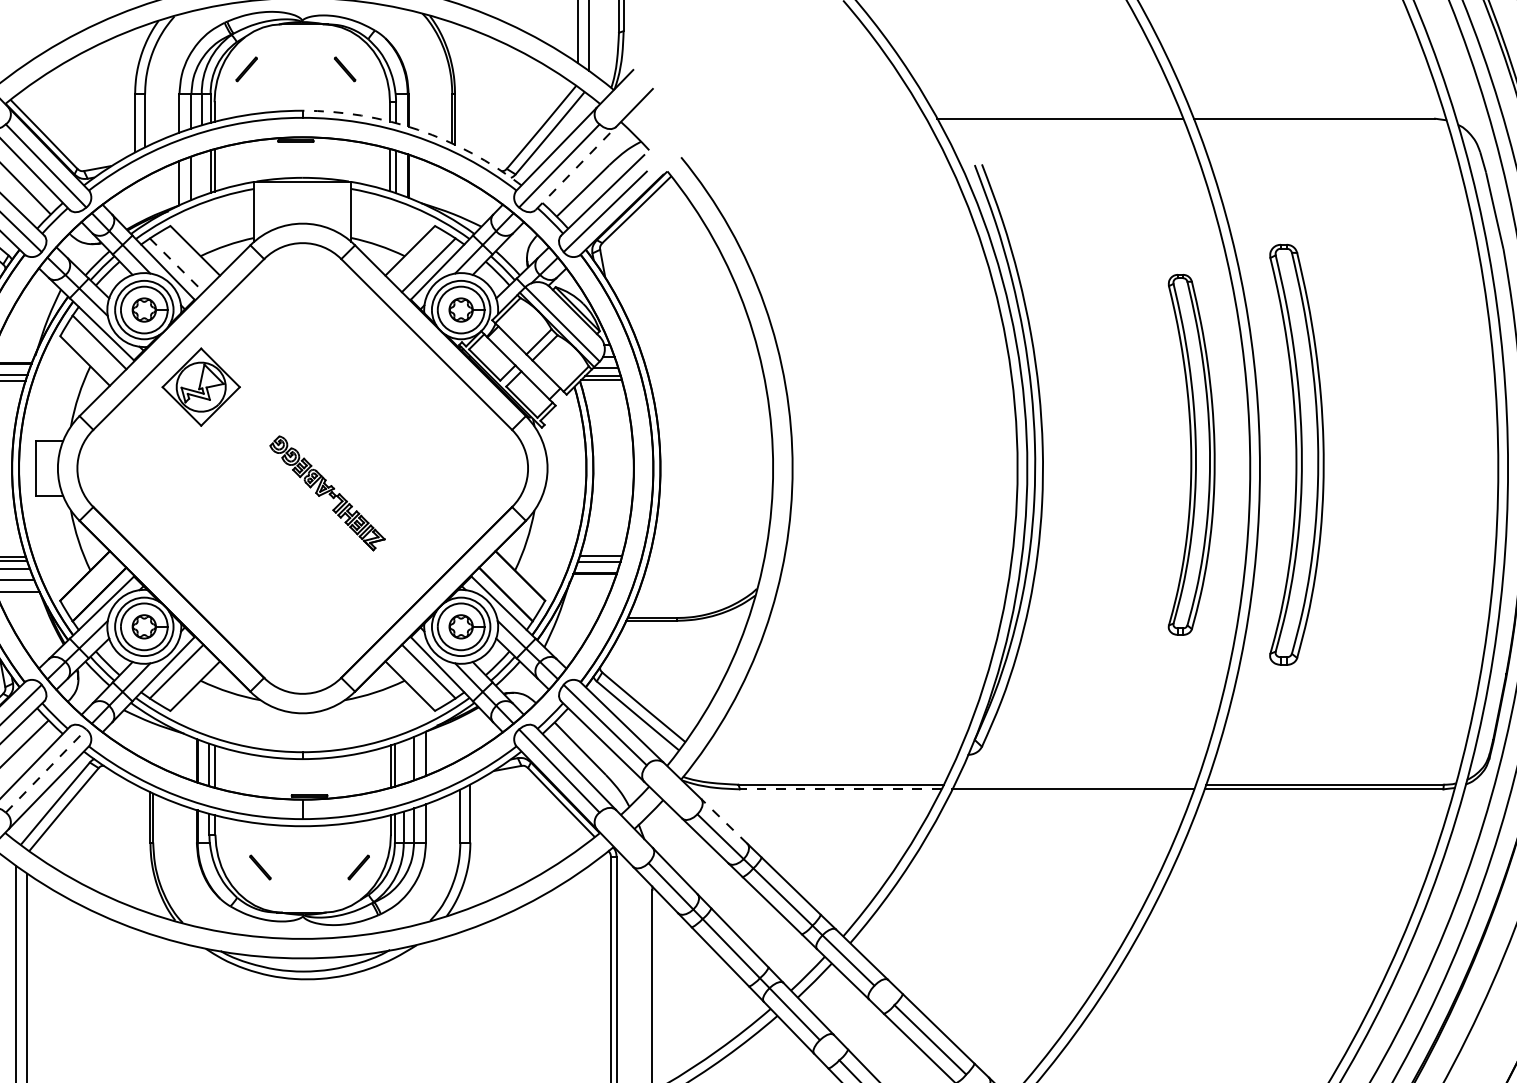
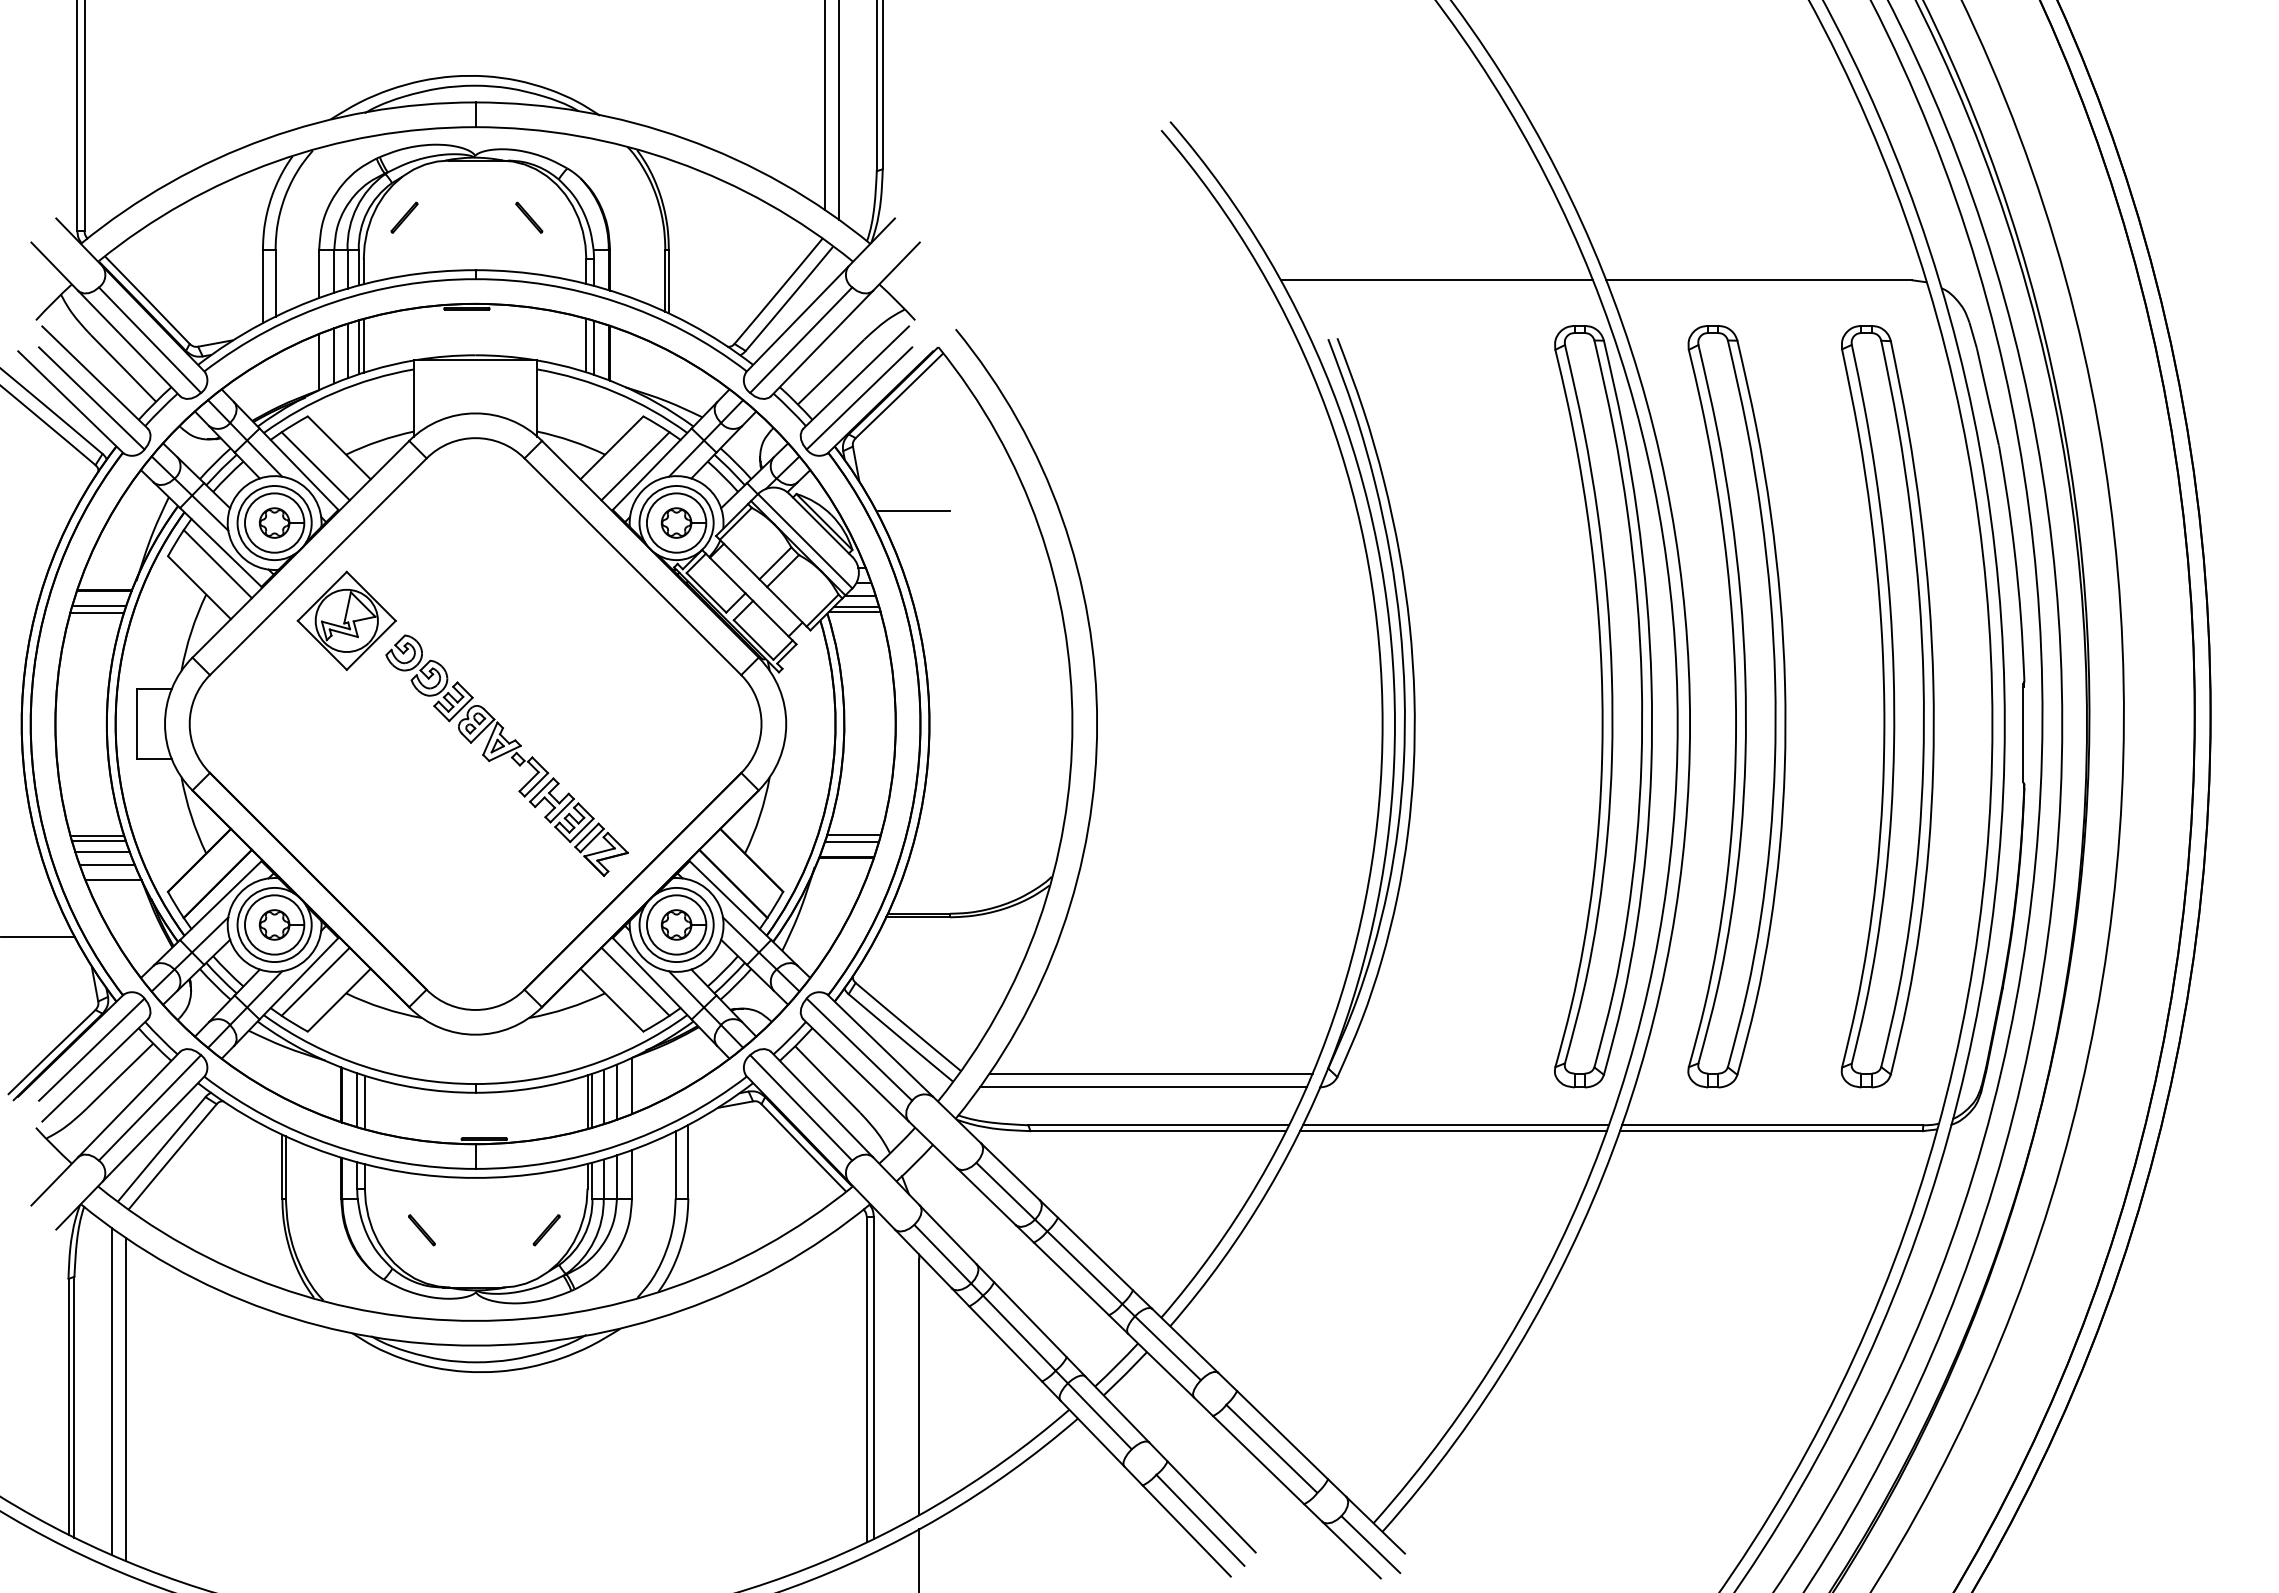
arc: (418, 129) -> (622, 294), dashed -> solid
line: (576, 168) -> (822, 343), dashed -> solid
line: (201, 174) -> (347, 350), added
line: (177, 265) -> (316, 466), dashed -> solid
line: (647, 300) -> (913, 511), added
part: (1191, 454) -> (1603, 706), size x1.67
part: (1296, 454) -> (1736, 706), size x1.43
part: (1415, 454) -> (1887, 706), added
part: (327, 493) -> (506, 755), size x1.67
line: (834, 743) -> (1150, 1073), added
line: (828, 754) -> (1142, 1087), added
line: (403, 762) -> (603, 1096), added
line: (46, 770) -> (150, 1107), dashed -> solid
line: (1075, 784) -> (1455, 1125), added
line: (840, 789) -> (1158, 1131), dashed -> solid
line: (724, 821) -> (1010, 1171), dashed -> solid

